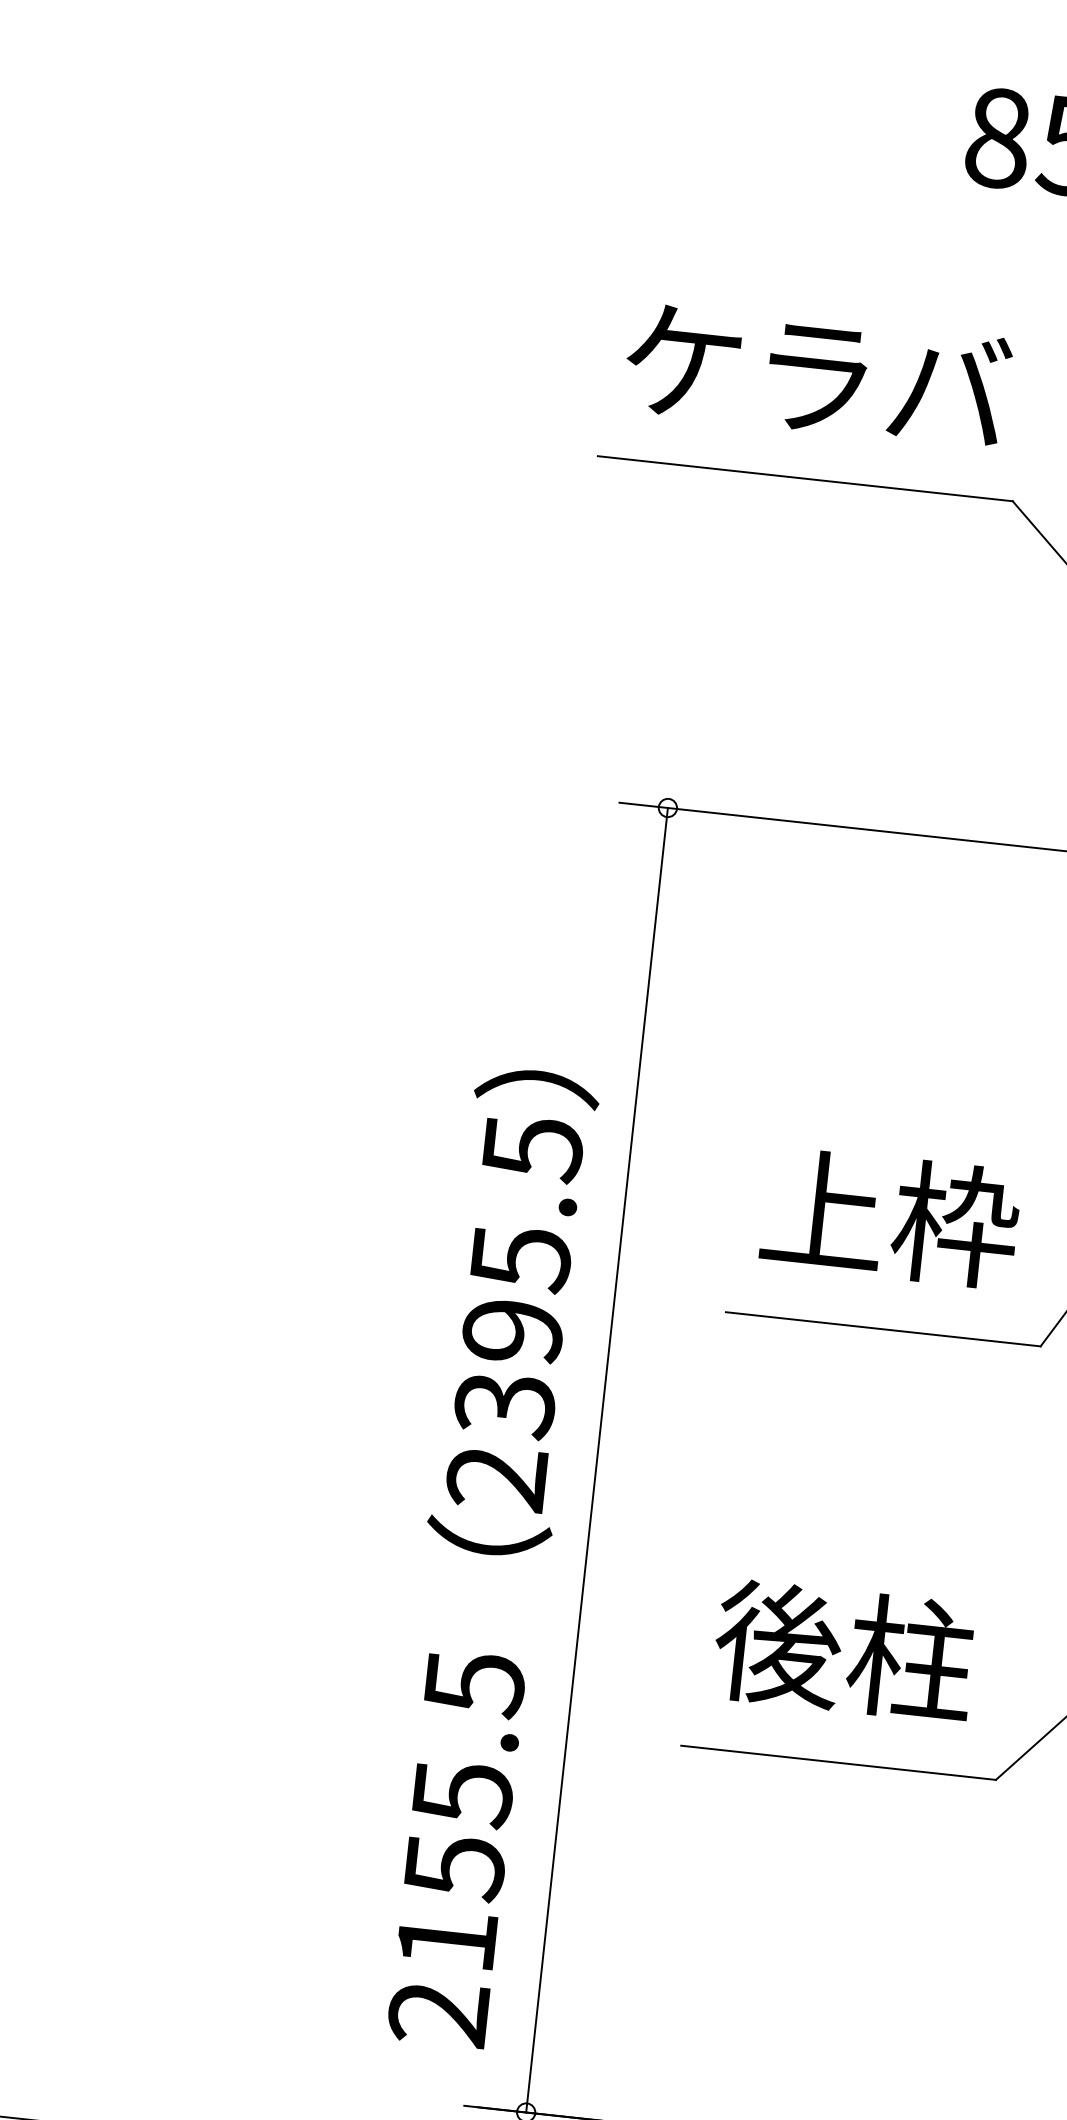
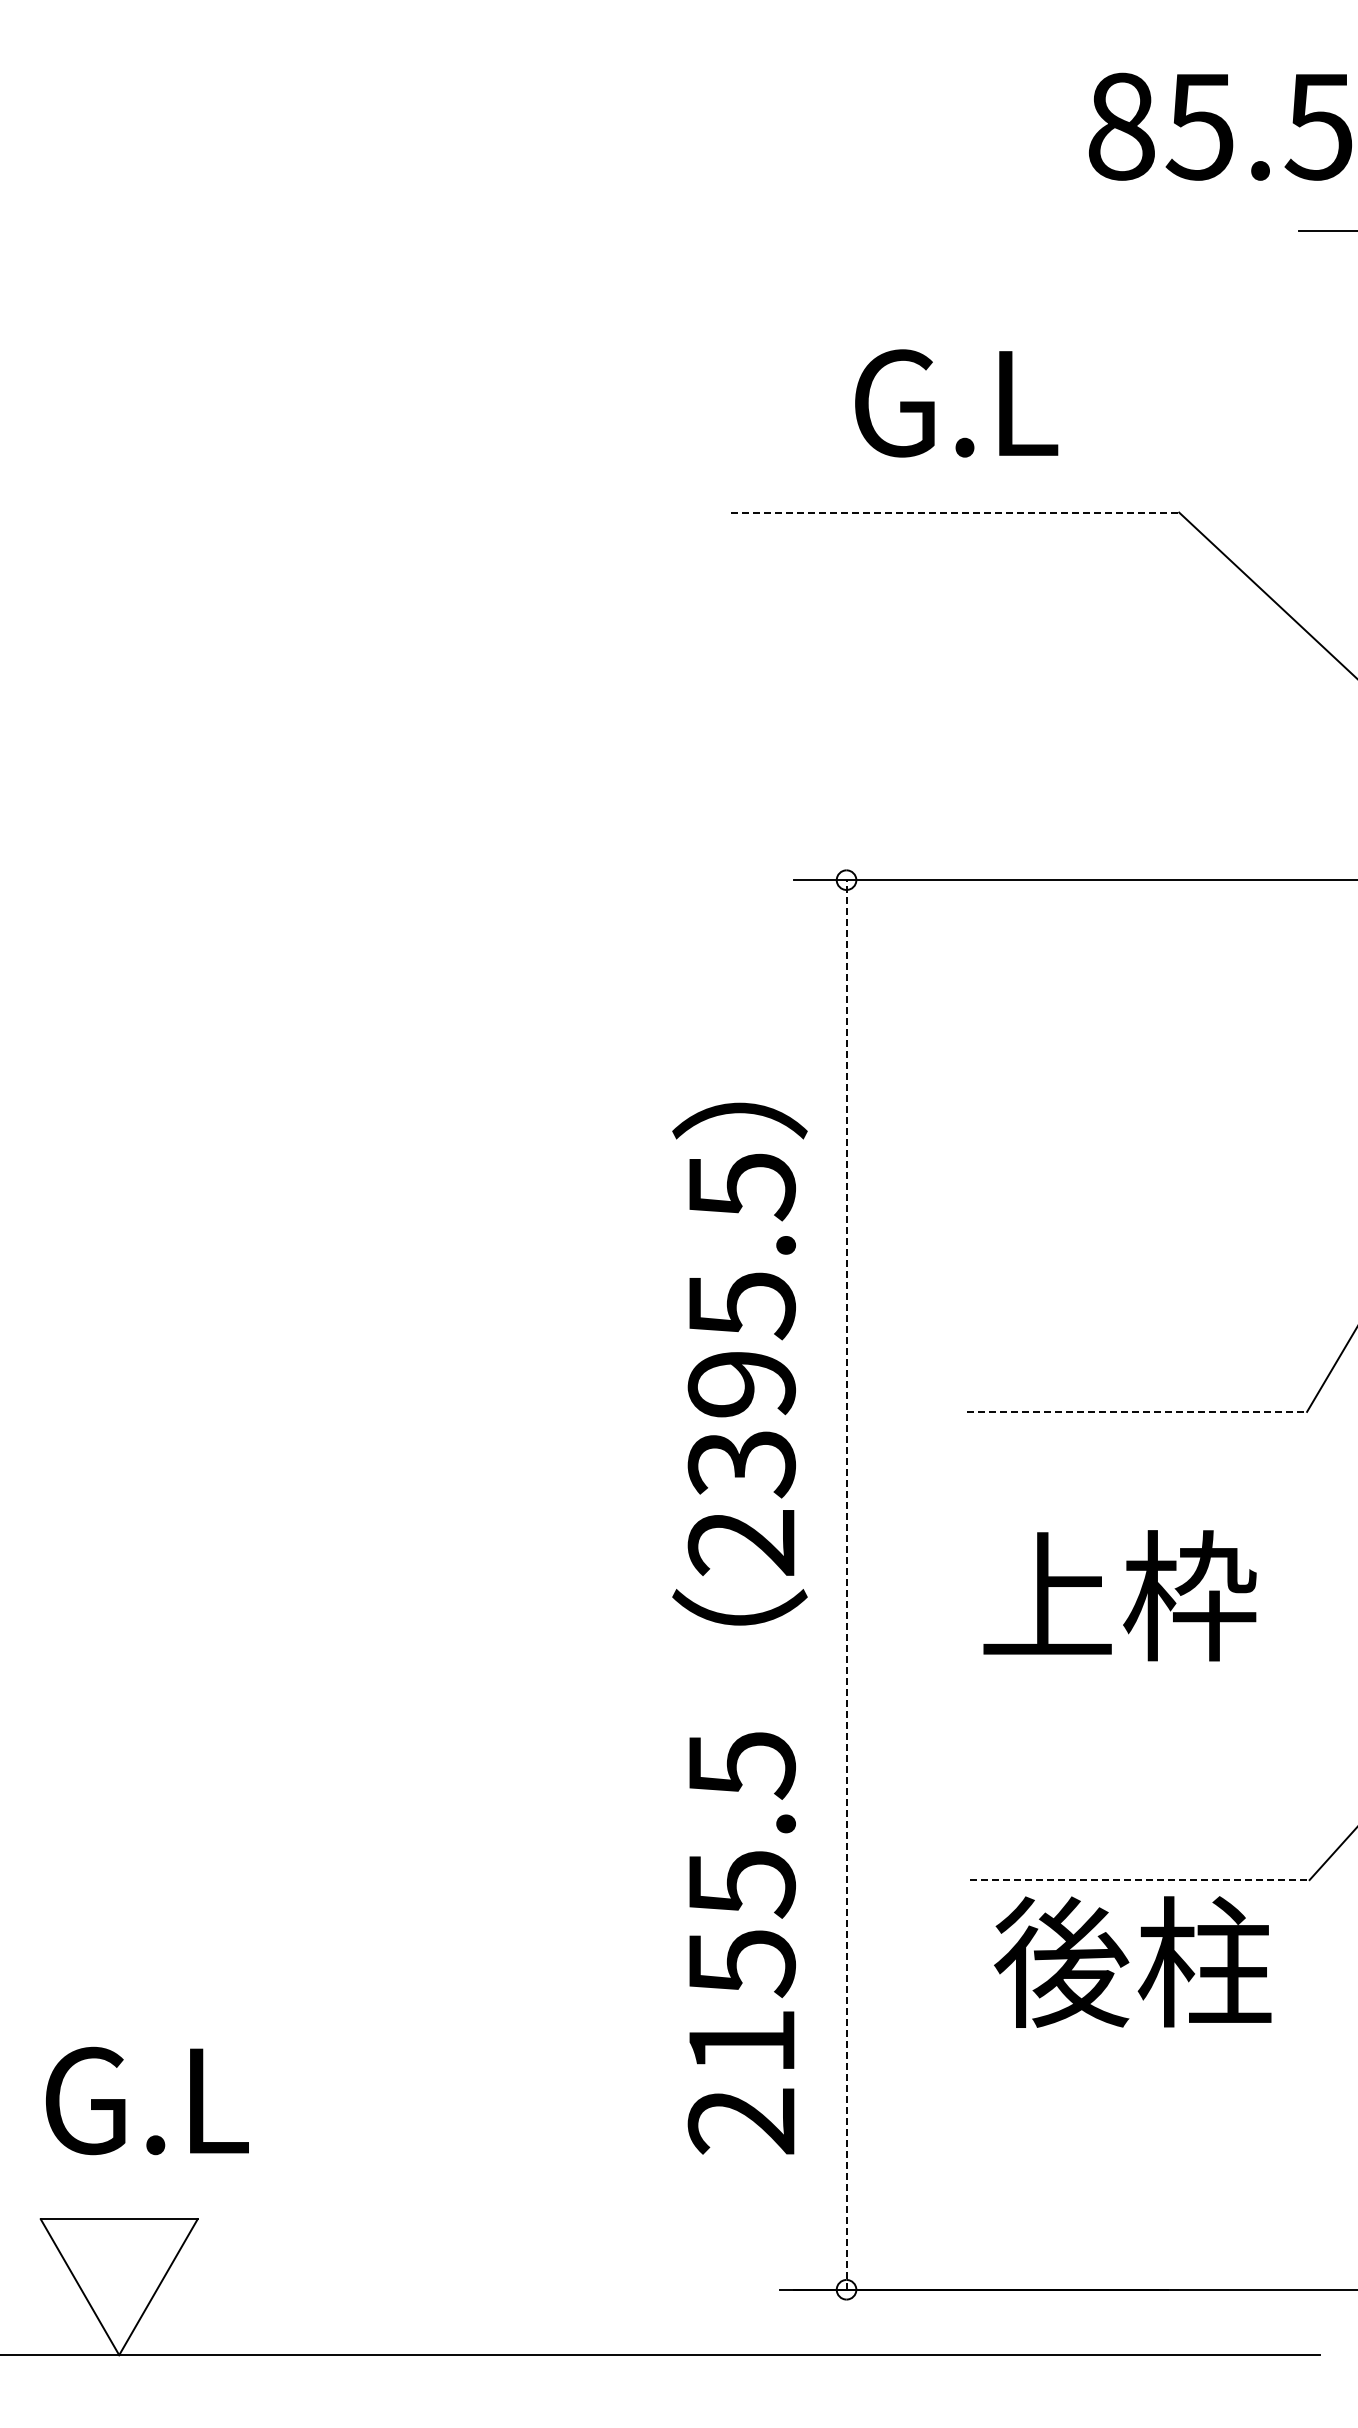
text: (817, 375) -> (956, 400), ケラバ -> G.L
line: (805, 478) -> (955, 512), solid -> dashed
text: (890, 1217) -> (1119, 1595), moved
line: (883, 1328) -> (1137, 1411), solid -> dashed
line: (597, 1459) -> (846, 1584), solid -> dashed
text: (486, 1557) -> (739, 1628), moved
text: (844, 1650) -> (1132, 1961), moved
line: (839, 1763) -> (1140, 1880), solid -> dashed

